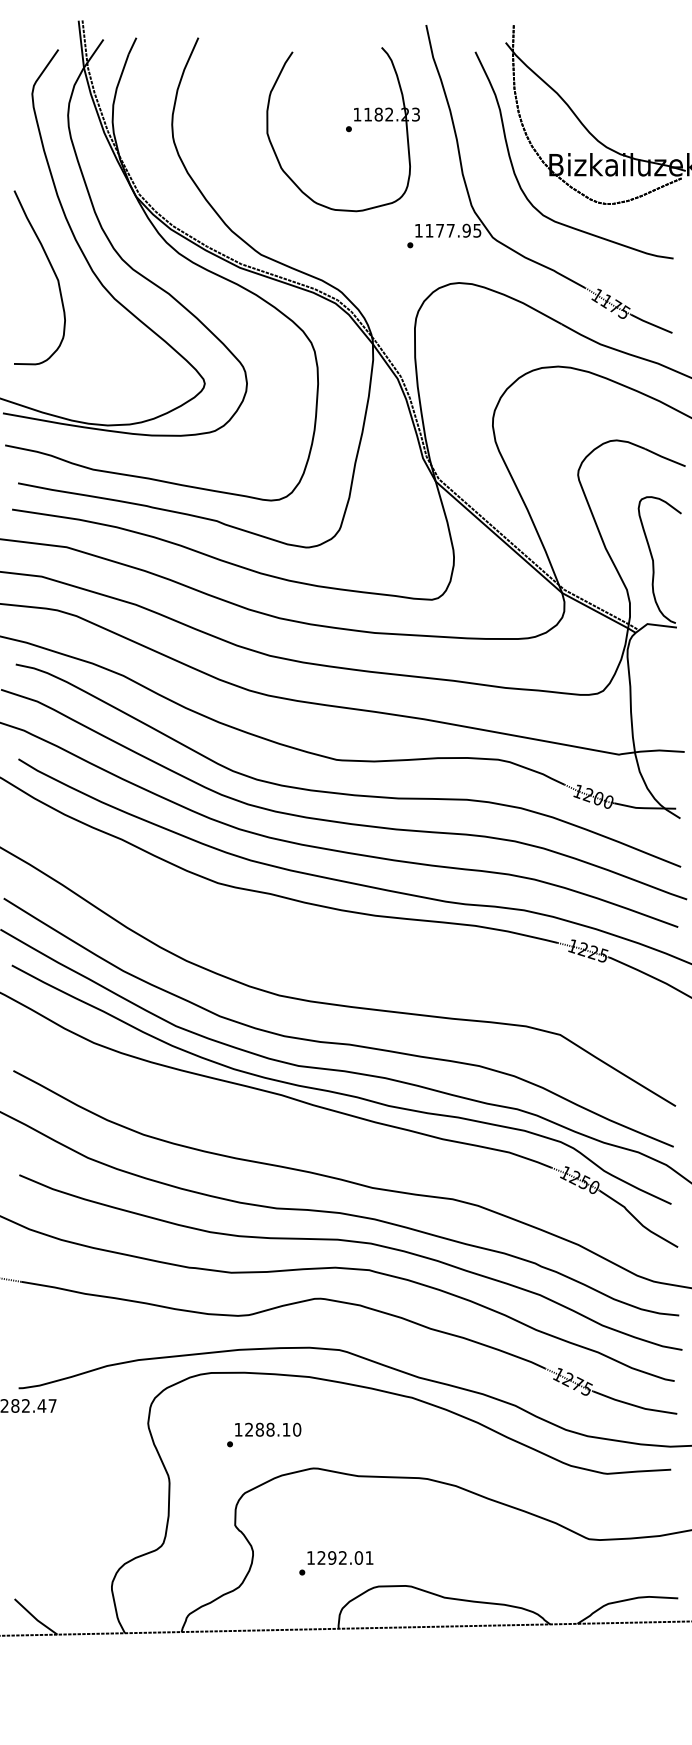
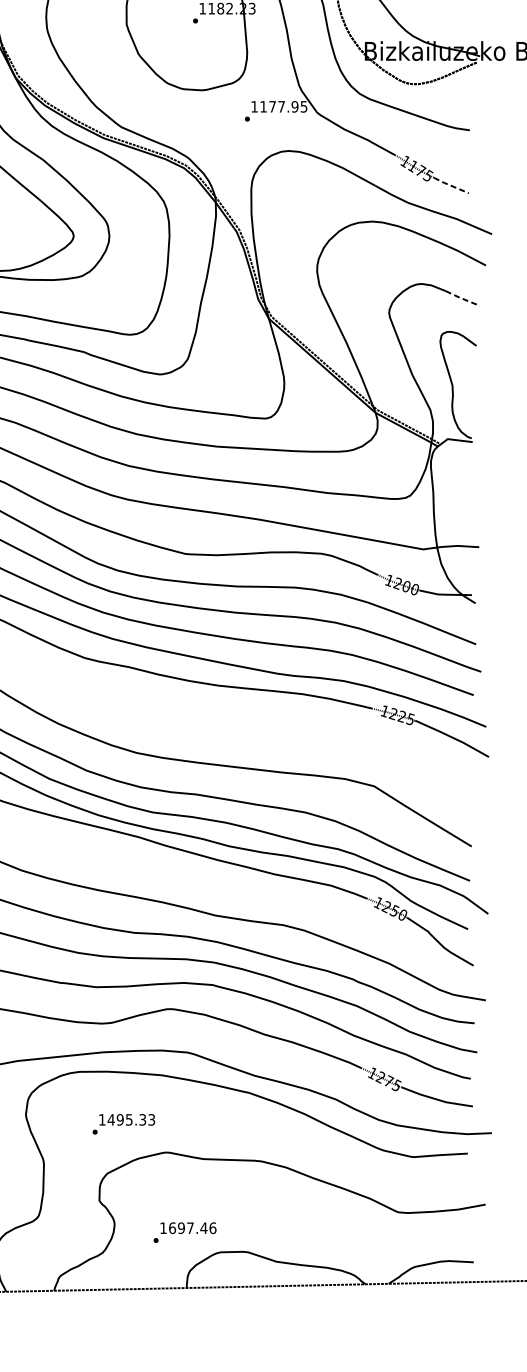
line: (650, 324) -> (450, 186), solid -> dashed
line: (664, 457) -> (462, 298), solid -> dashed
text: (272, 1429) -> (130, 1119), 1288.10 -> 1495.33
text: (345, 1557) -> (192, 1227), 1292.01 -> 1697.46

